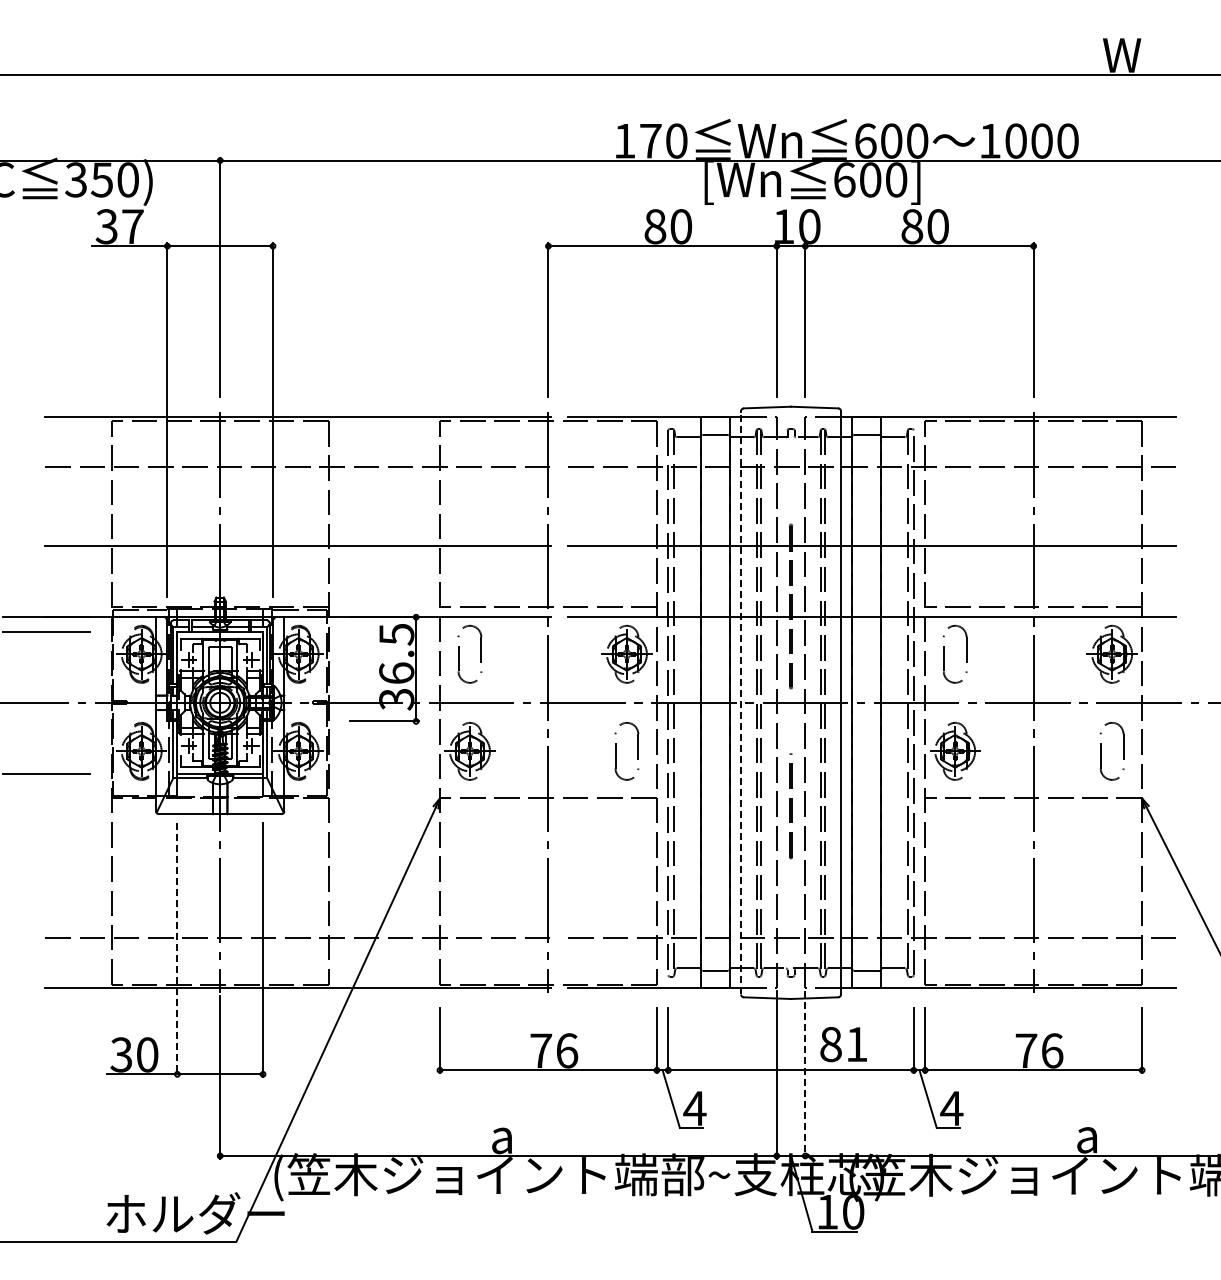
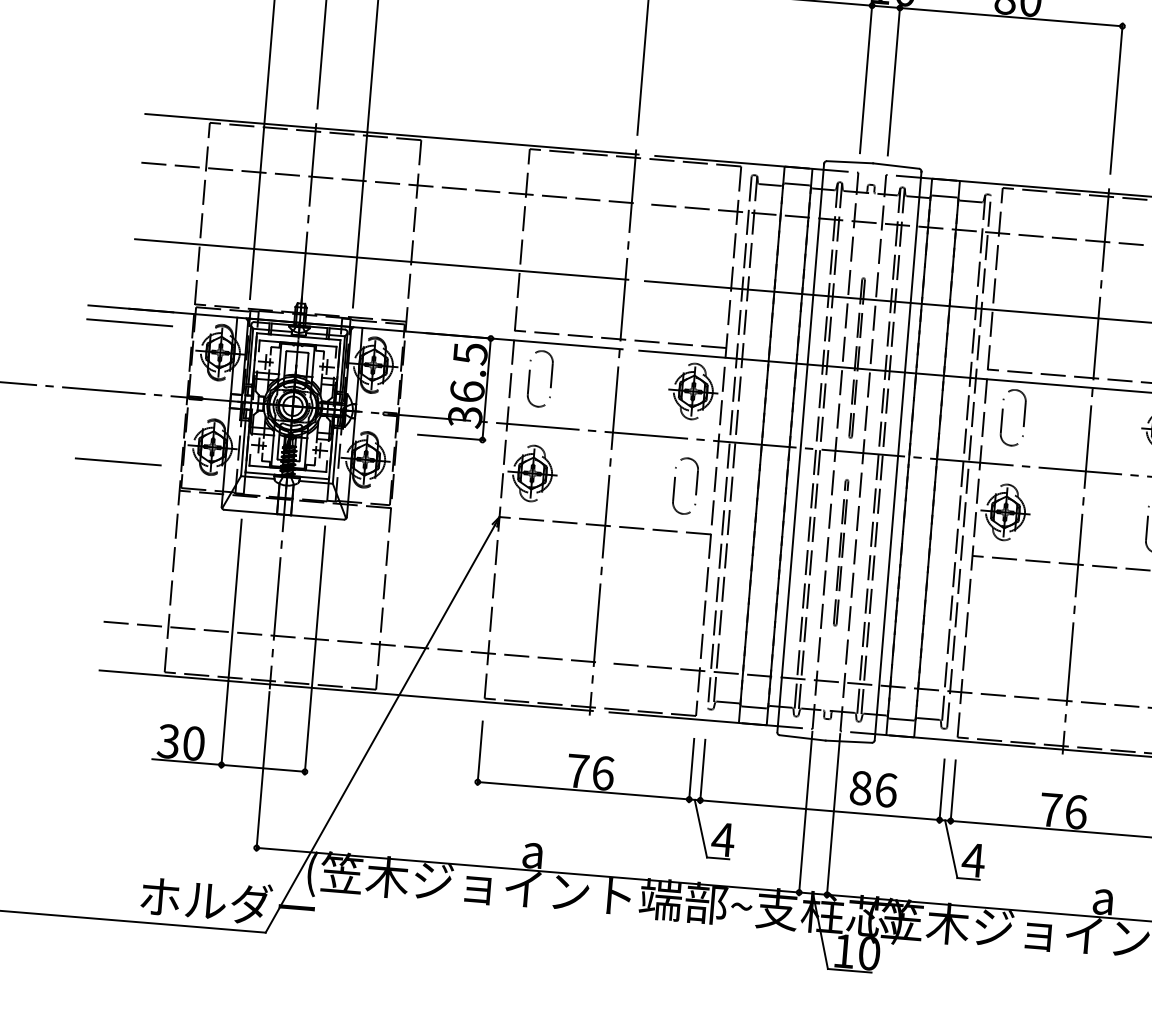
line: (741, 702) -> (801, 447), dashed -> solid
part: (790, 805) -> (840, 551), size x1.43
line: (177, 950) -> (231, 644), dashed -> solid
text: (856, 1044) -> (885, 790), 81 -> 86
line: (805, 1074) -> (833, 815), dashed -> solid

